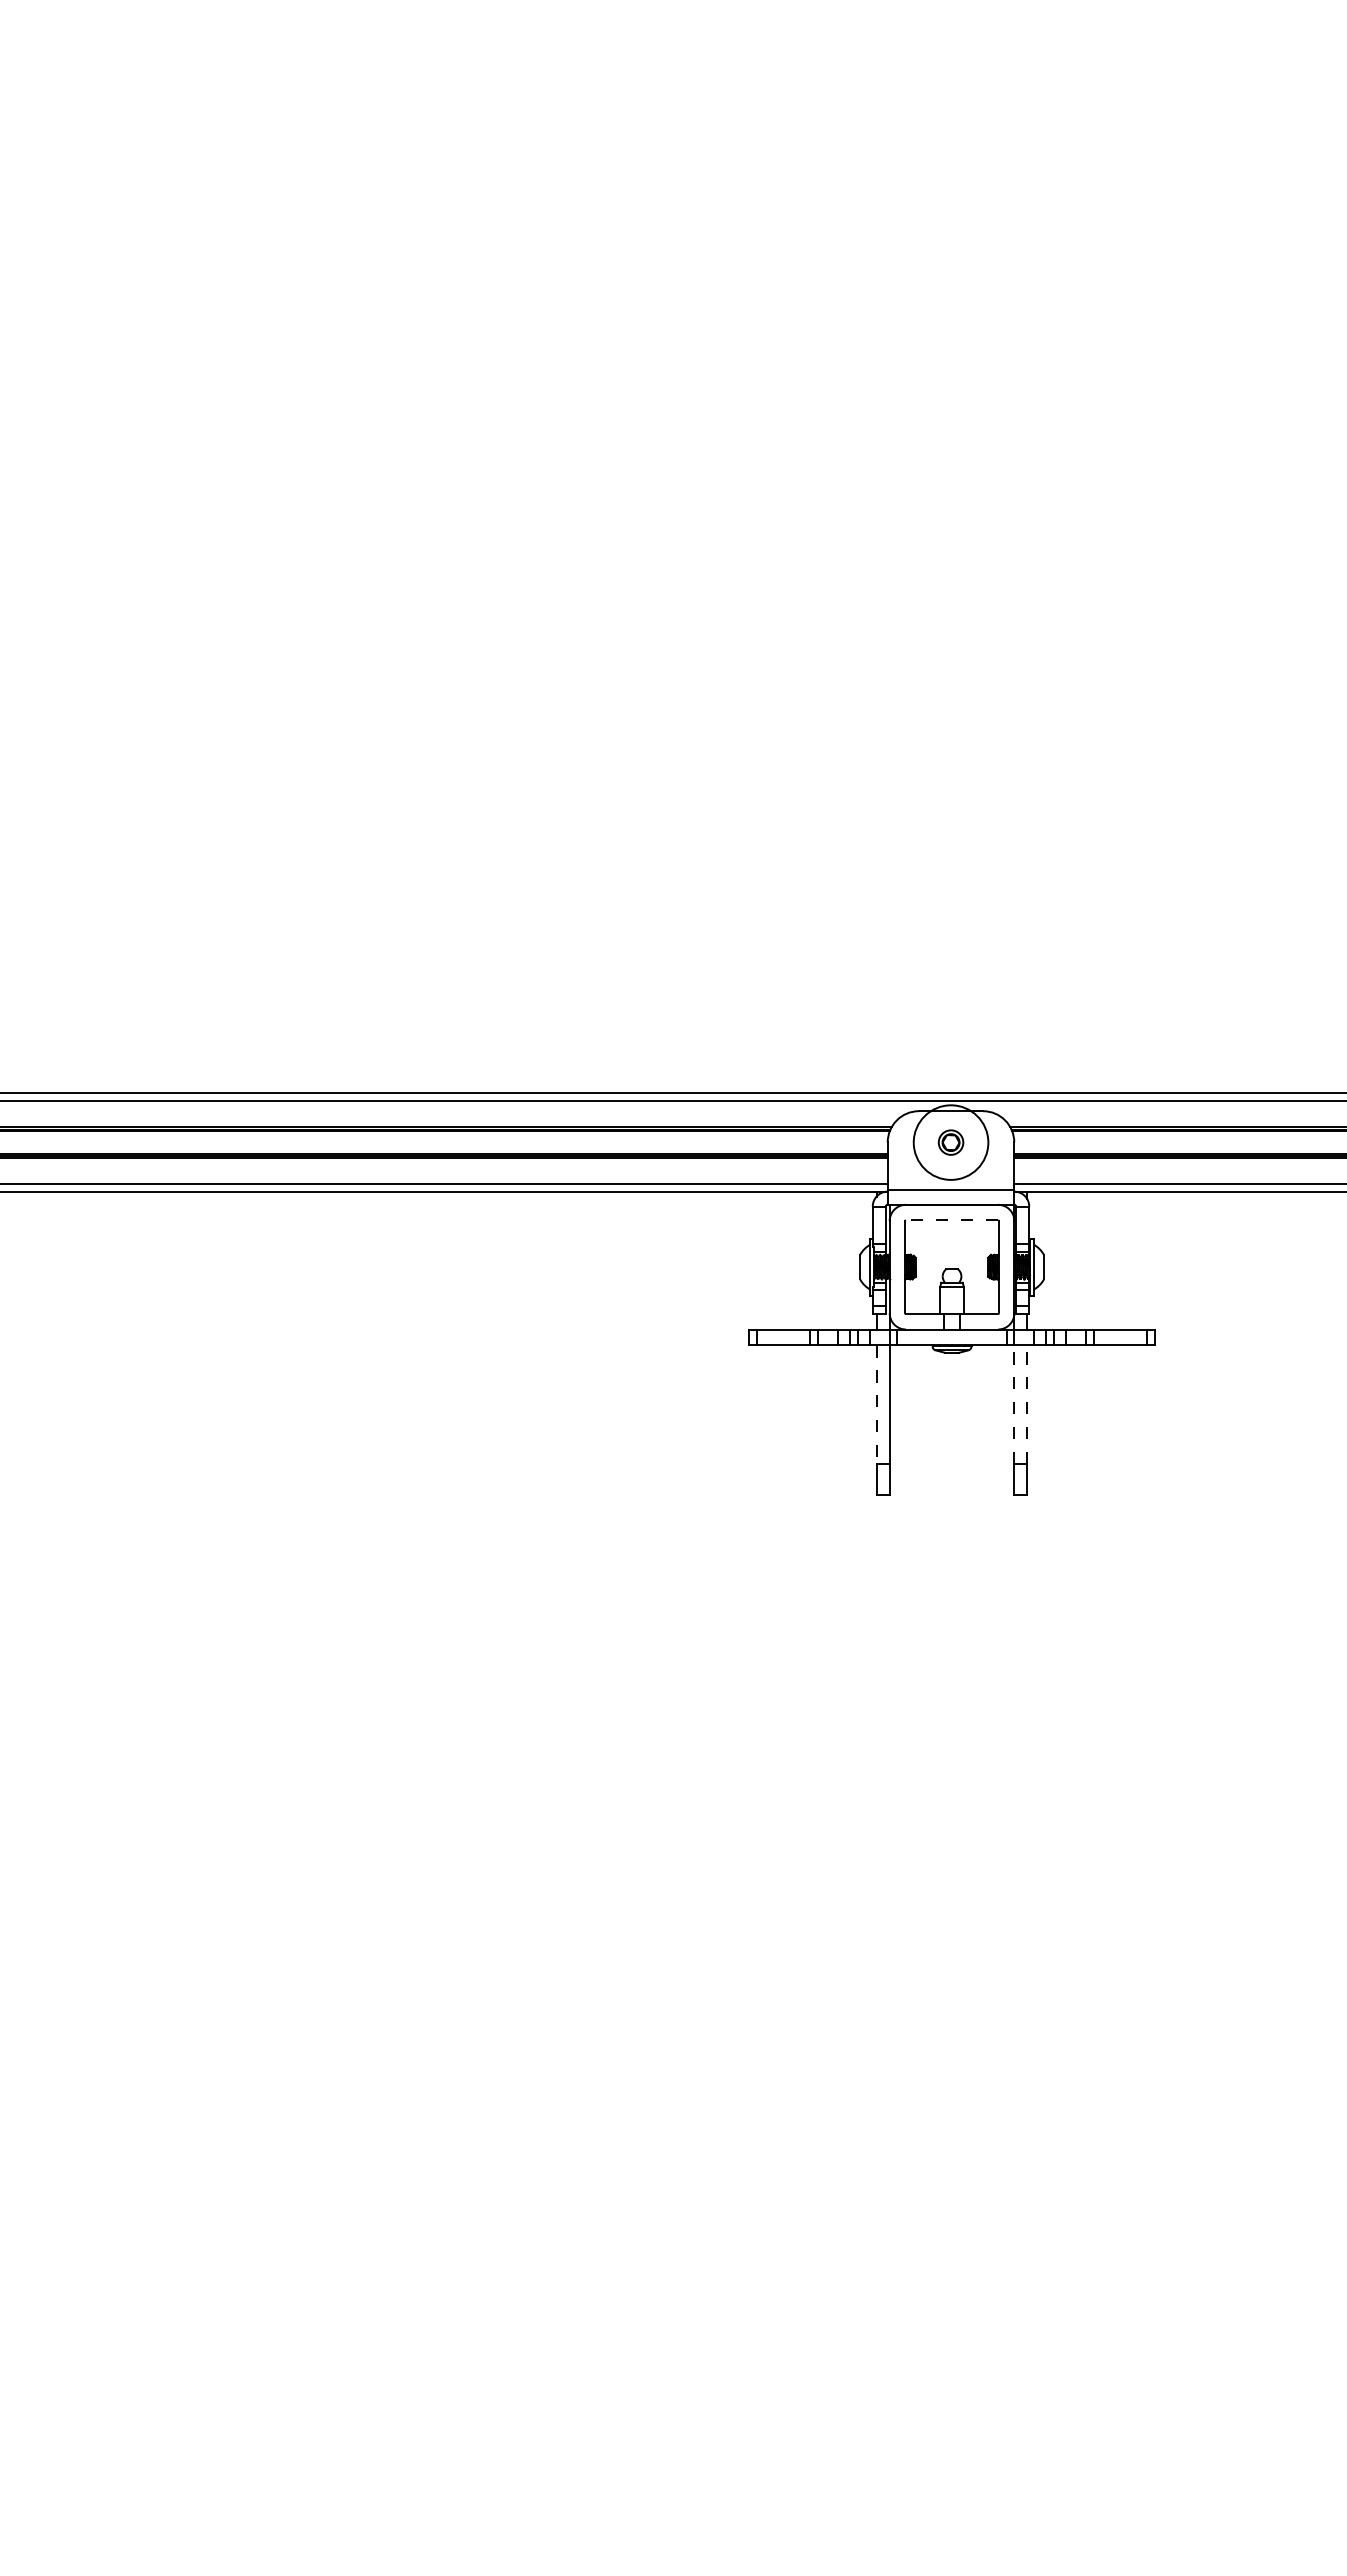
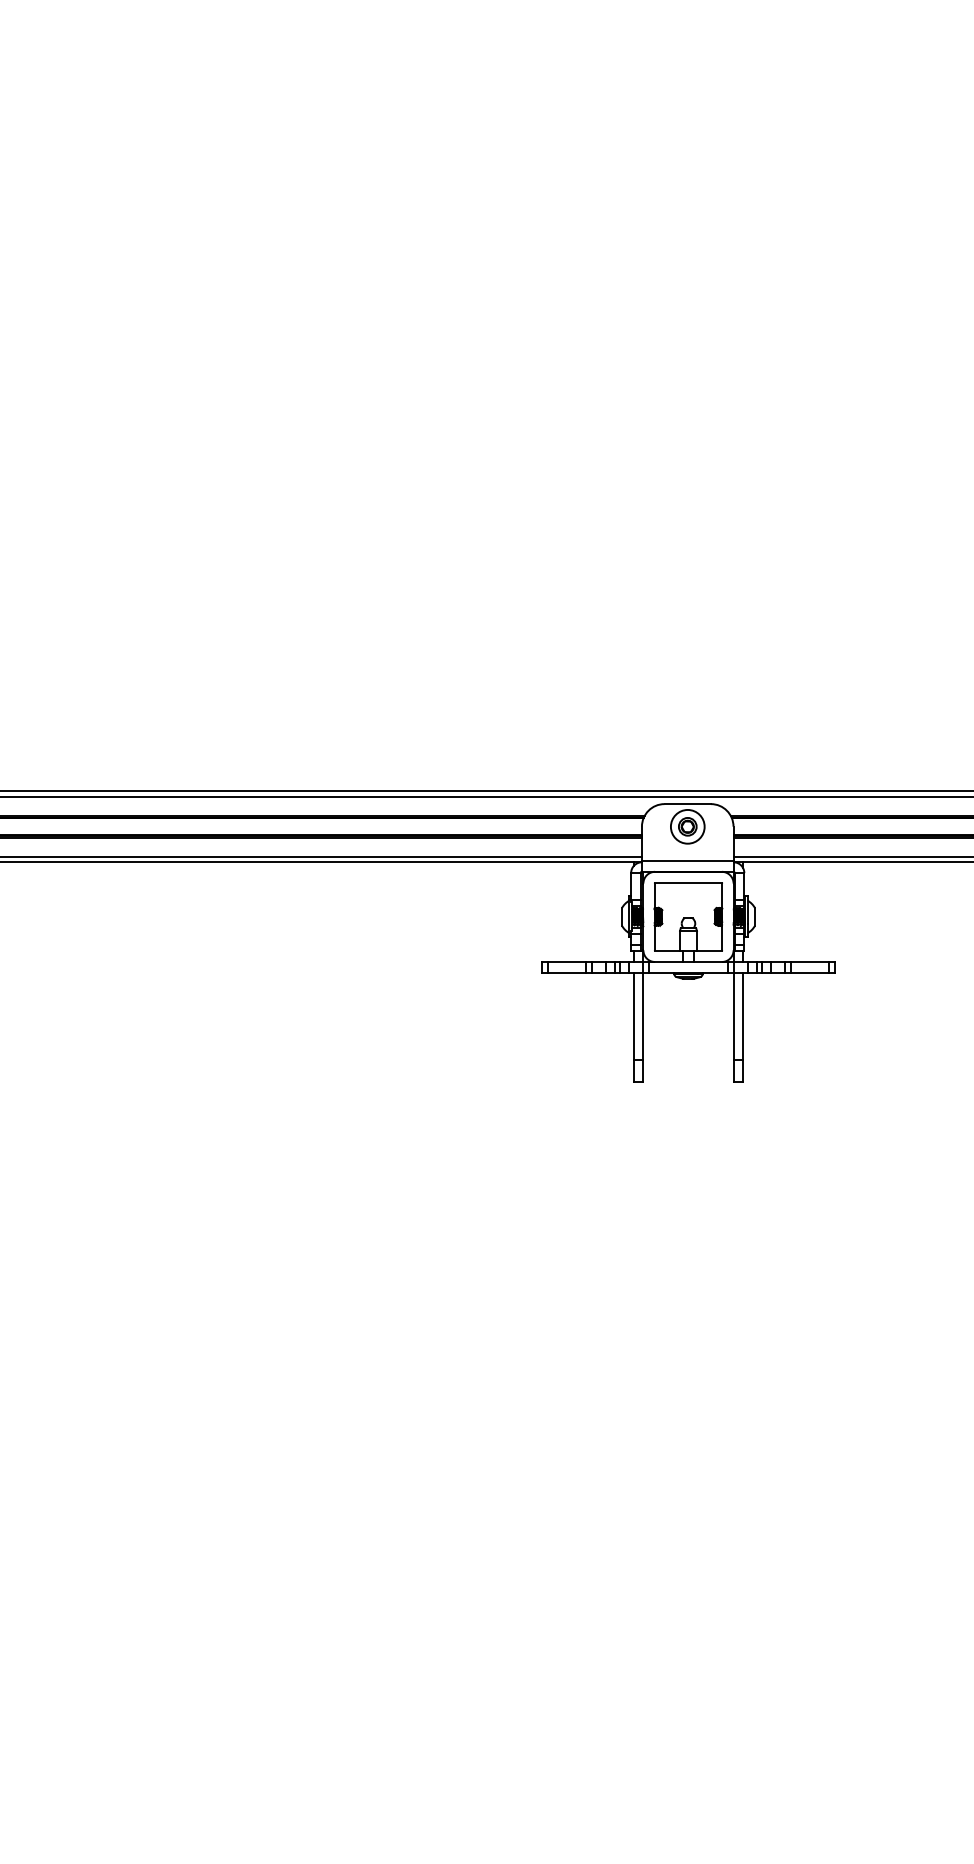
circle: (950, 1142) -> (687, 826), size x0.62
line: (951, 1220) -> (688, 883), dashed -> solid
line: (876, 1404) -> (633, 1016), dashed -> solid
line: (1014, 1404) -> (733, 1016), dashed -> solid
line: (1027, 1404) -> (743, 1016), dashed -> solid

